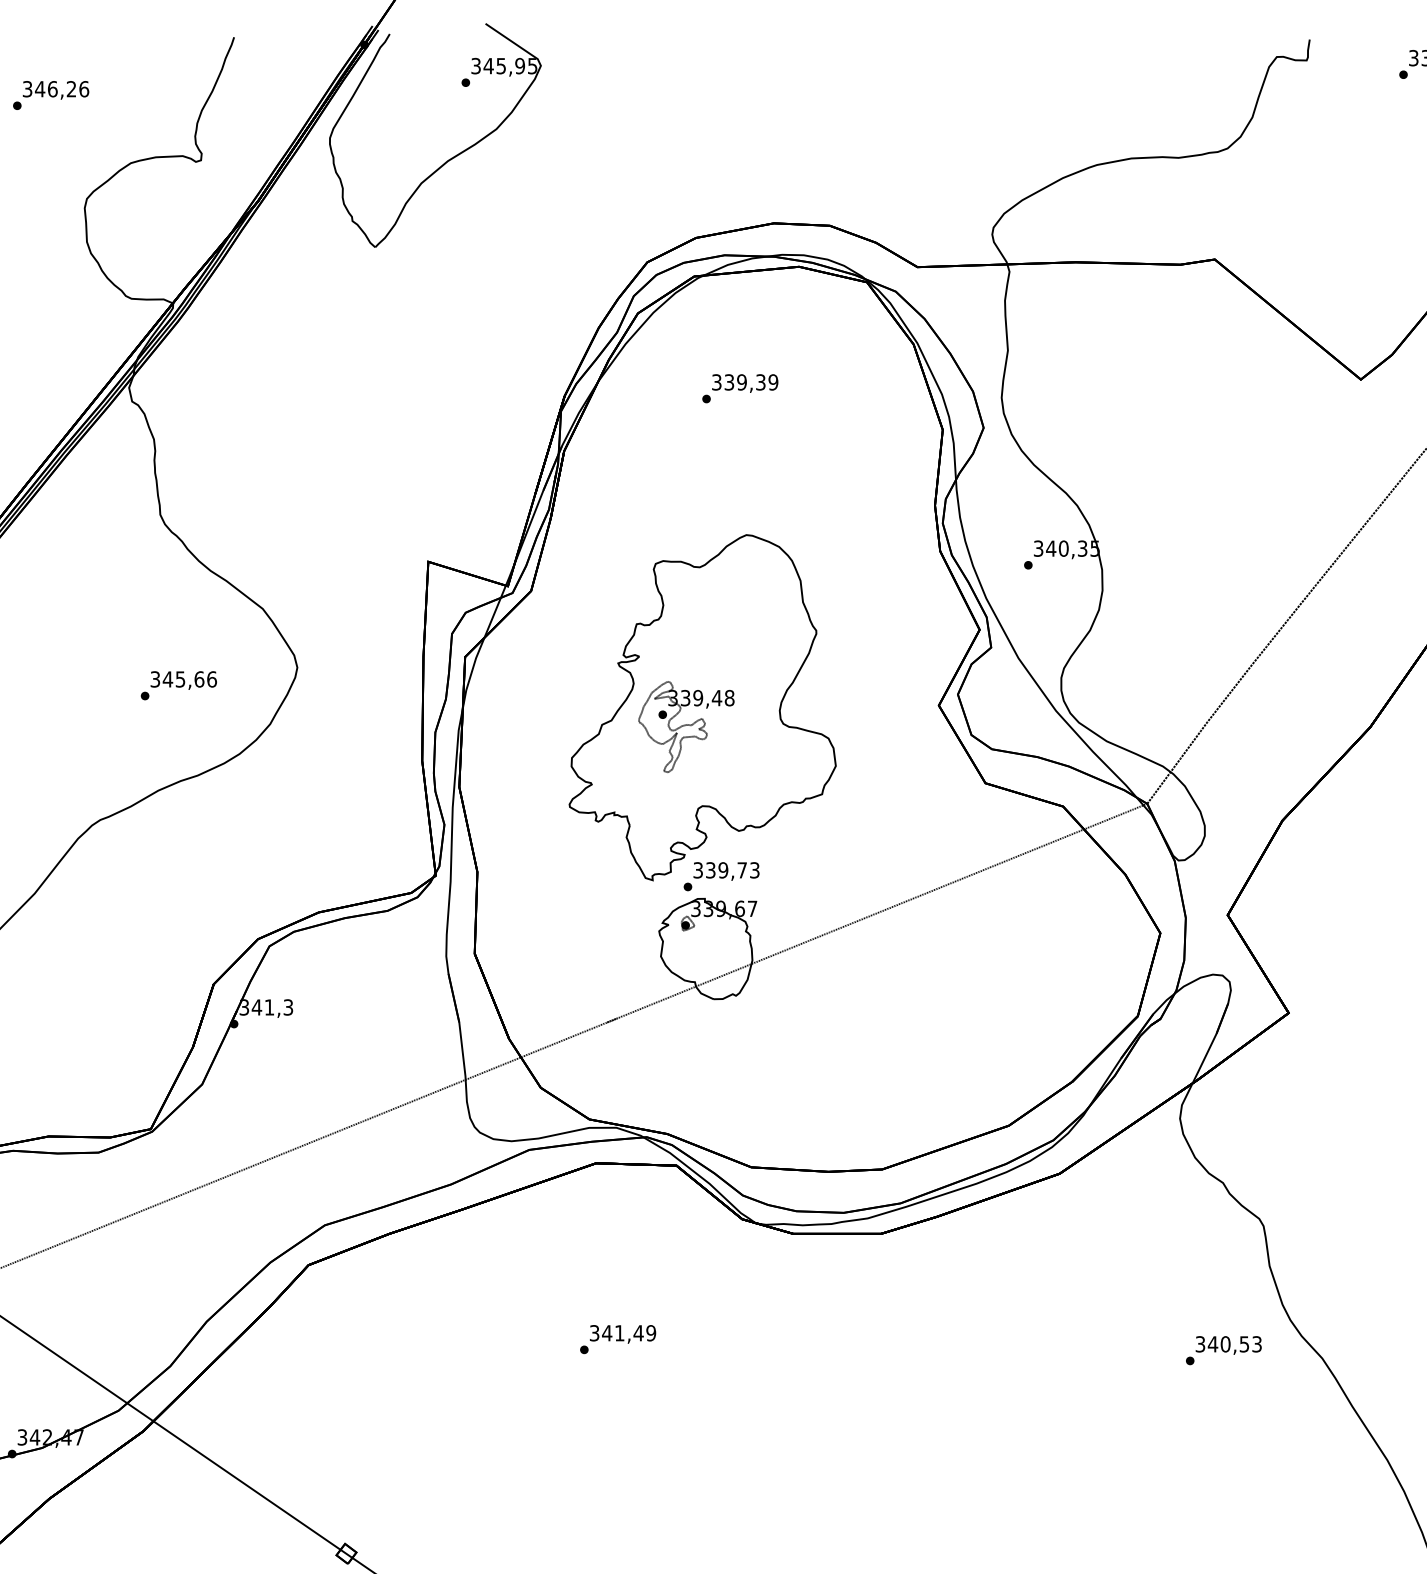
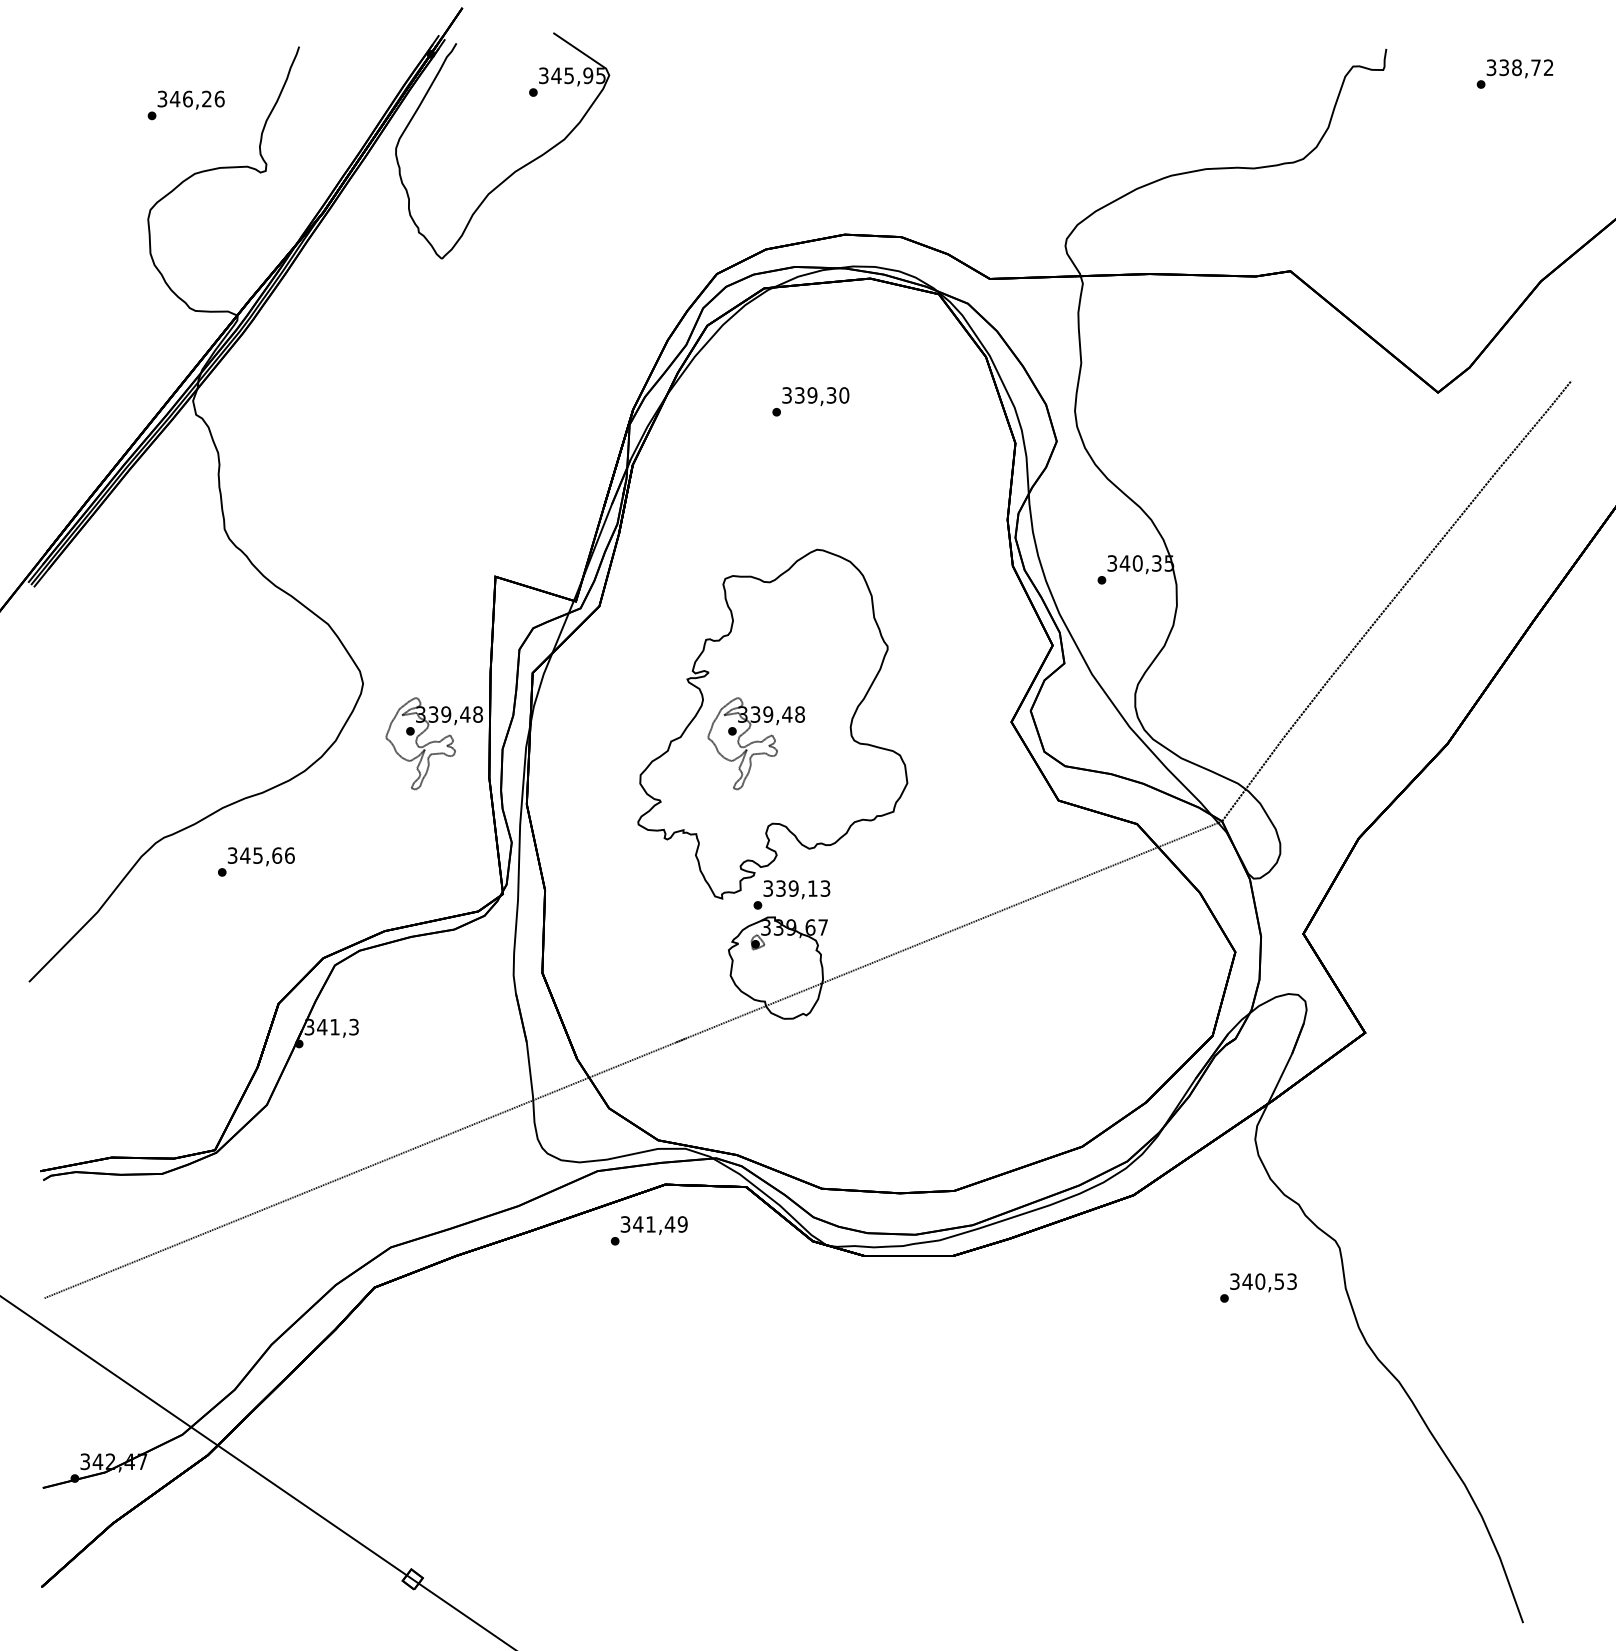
text: (50, 95) -> (185, 105), moved
text: (773, 382) -> (844, 395), 339,39 -> 339,30
text: (179, 685) -> (256, 861), moved
part: (367, 726) -> (433, 743), added
text: (741, 870) -> (812, 888), 339,73 -> 339,13
text: (617, 1339) -> (648, 1230), moved
text: (1223, 1350) -> (1258, 1287), moved

